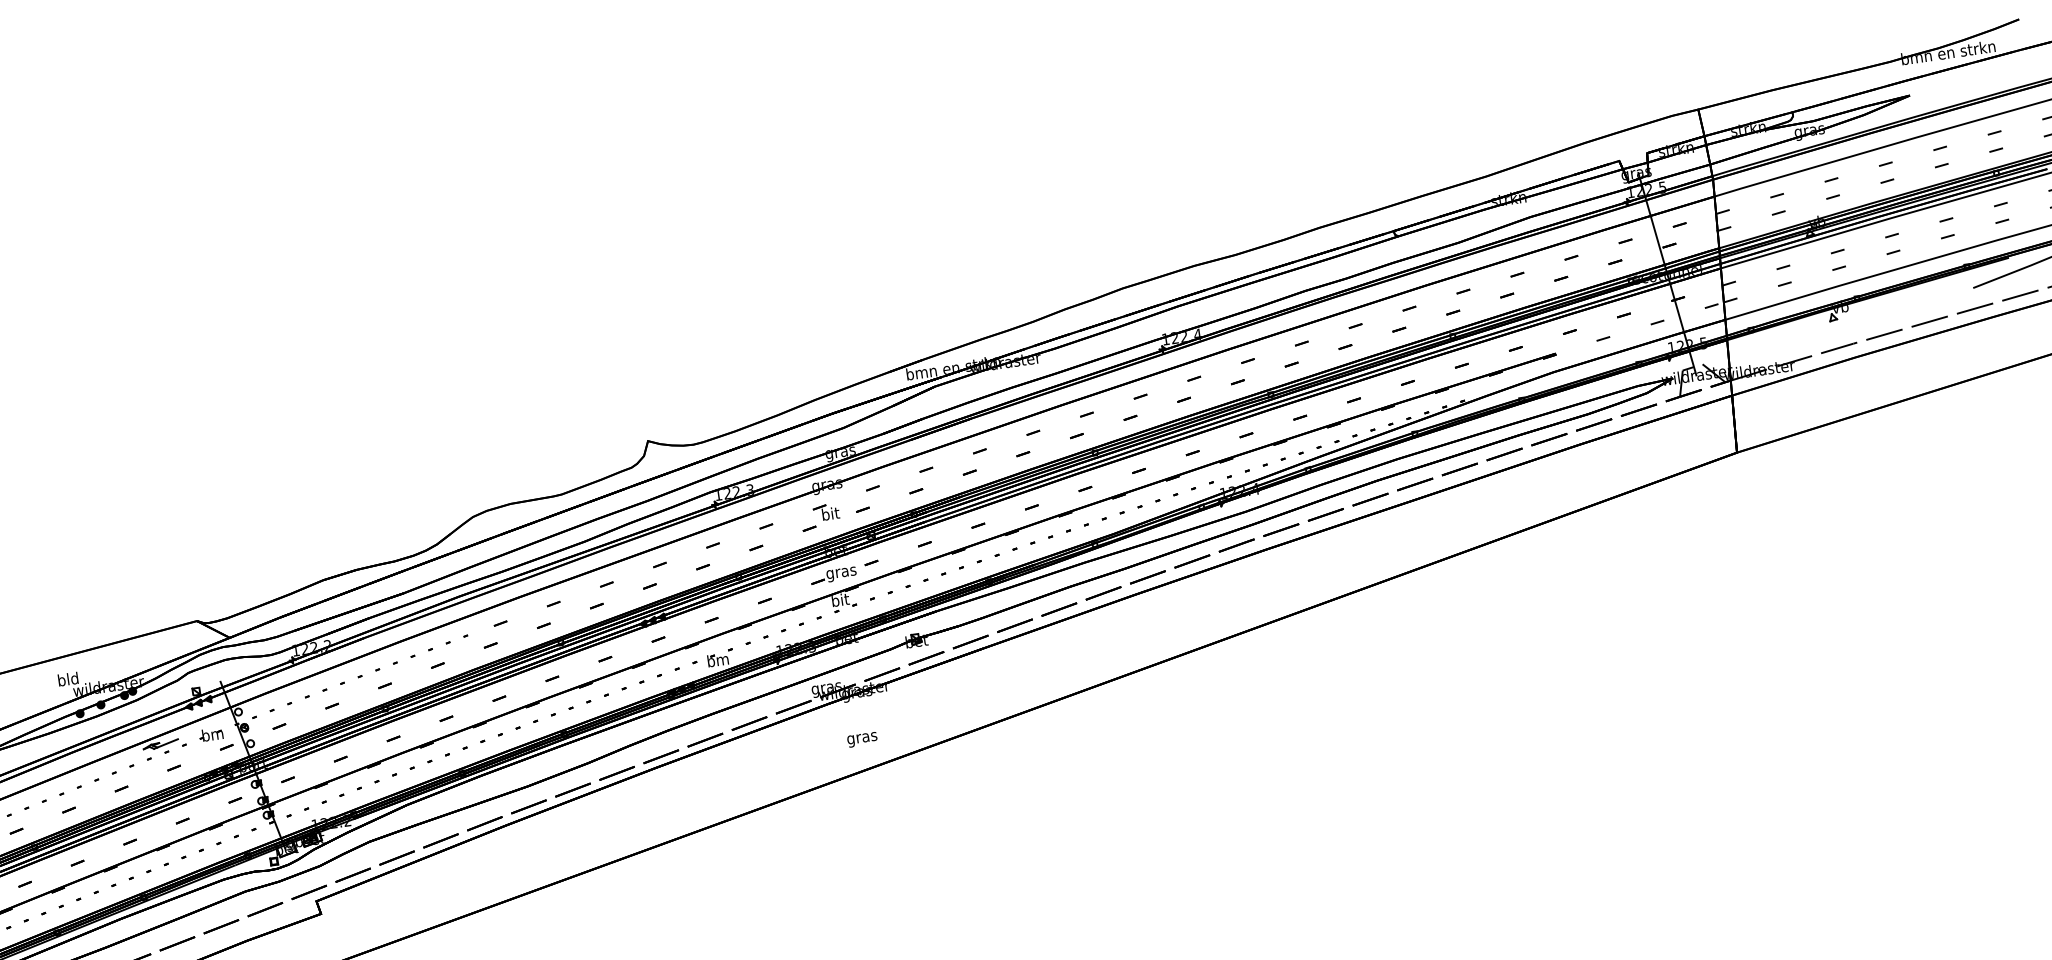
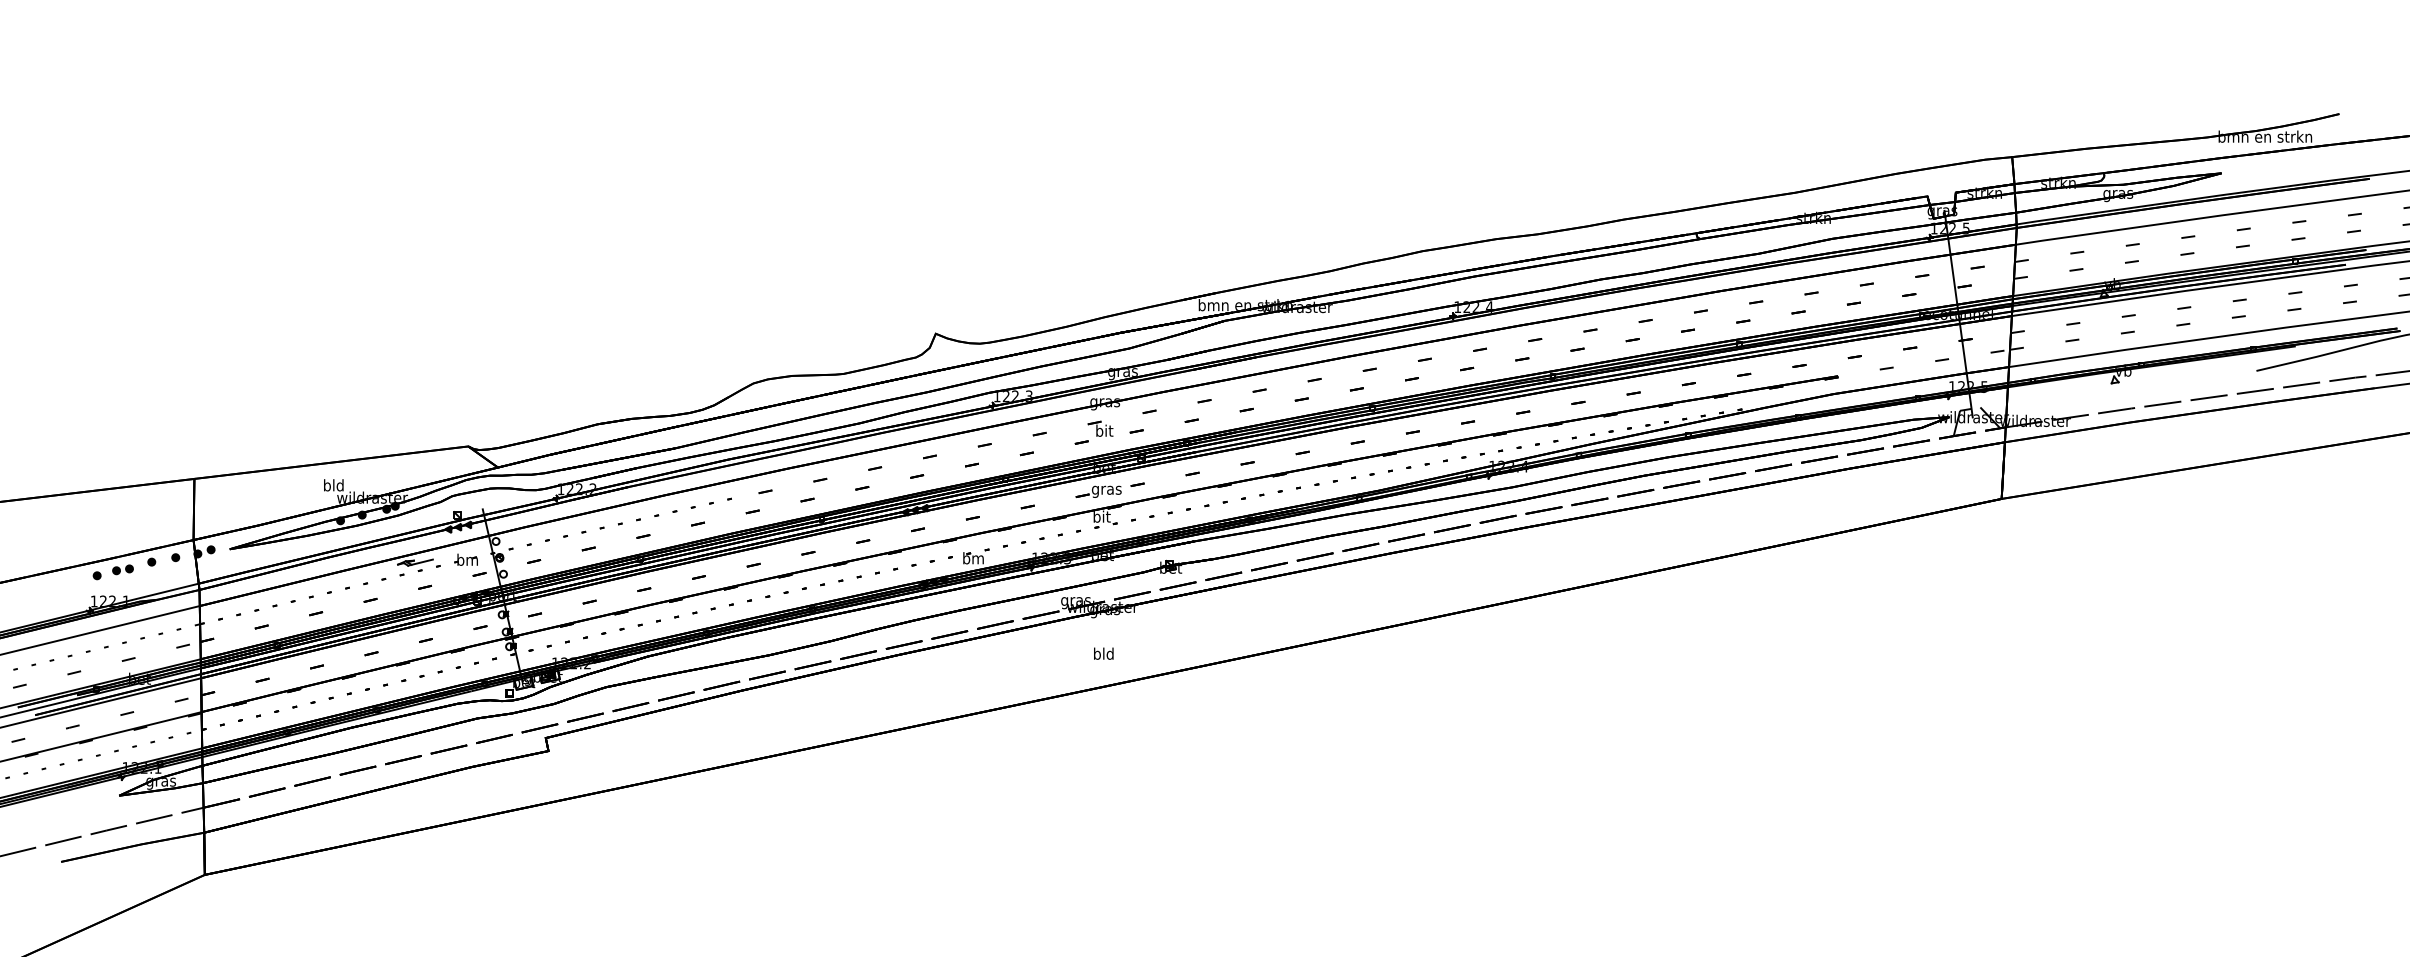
text: (861, 737) -> (1103, 654), gras -> bld

